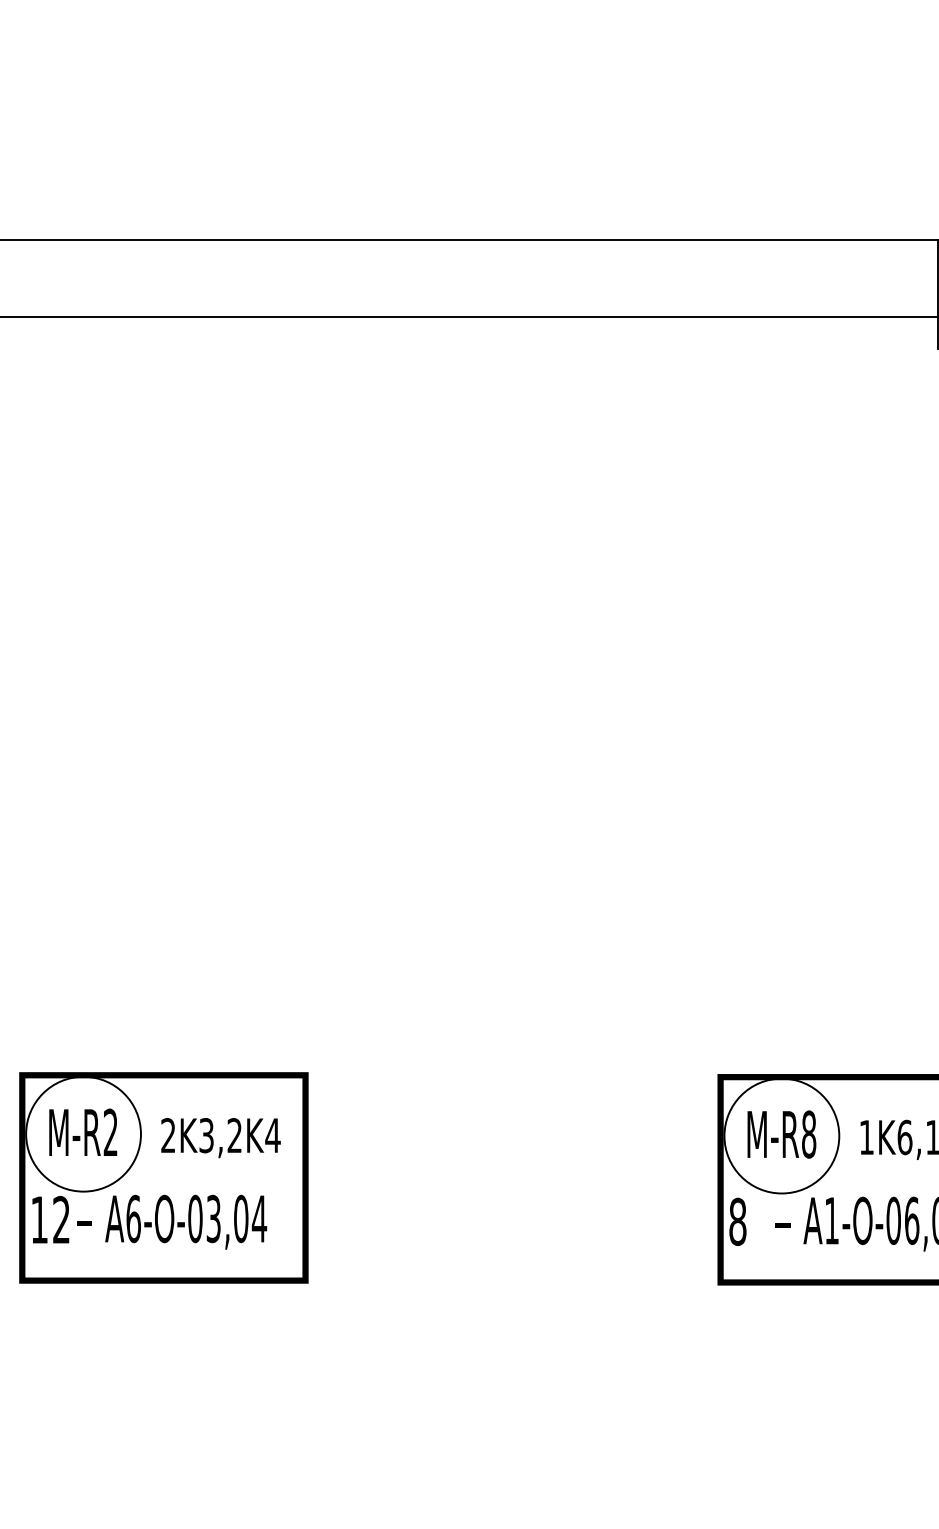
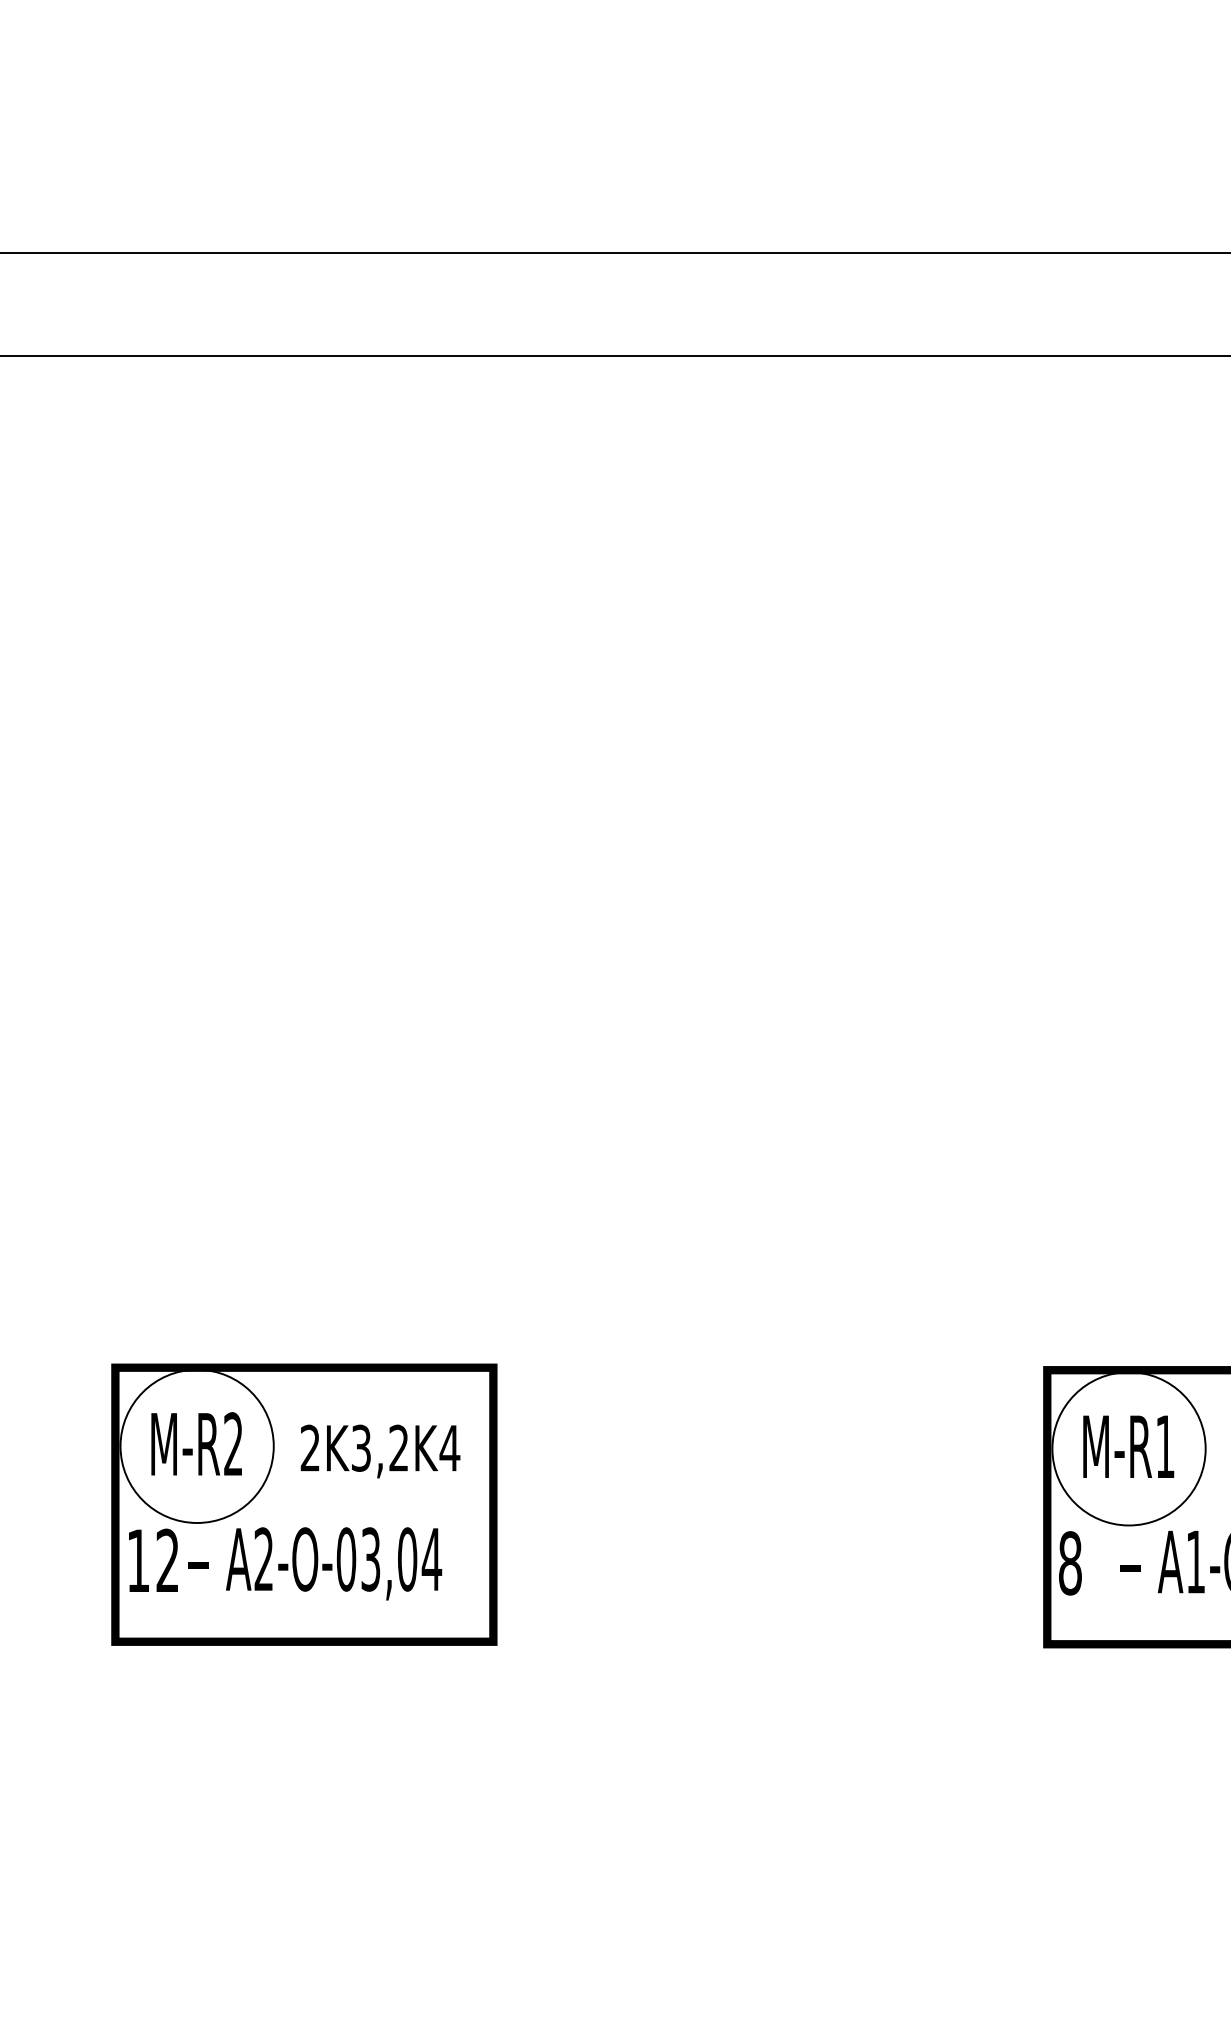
text: (809, 1134) -> (1165, 1446), M-R8 -> M-R1
text: (133, 1218) -> (263, 1558), A6-O-03,04 -> A2-O-03,04

